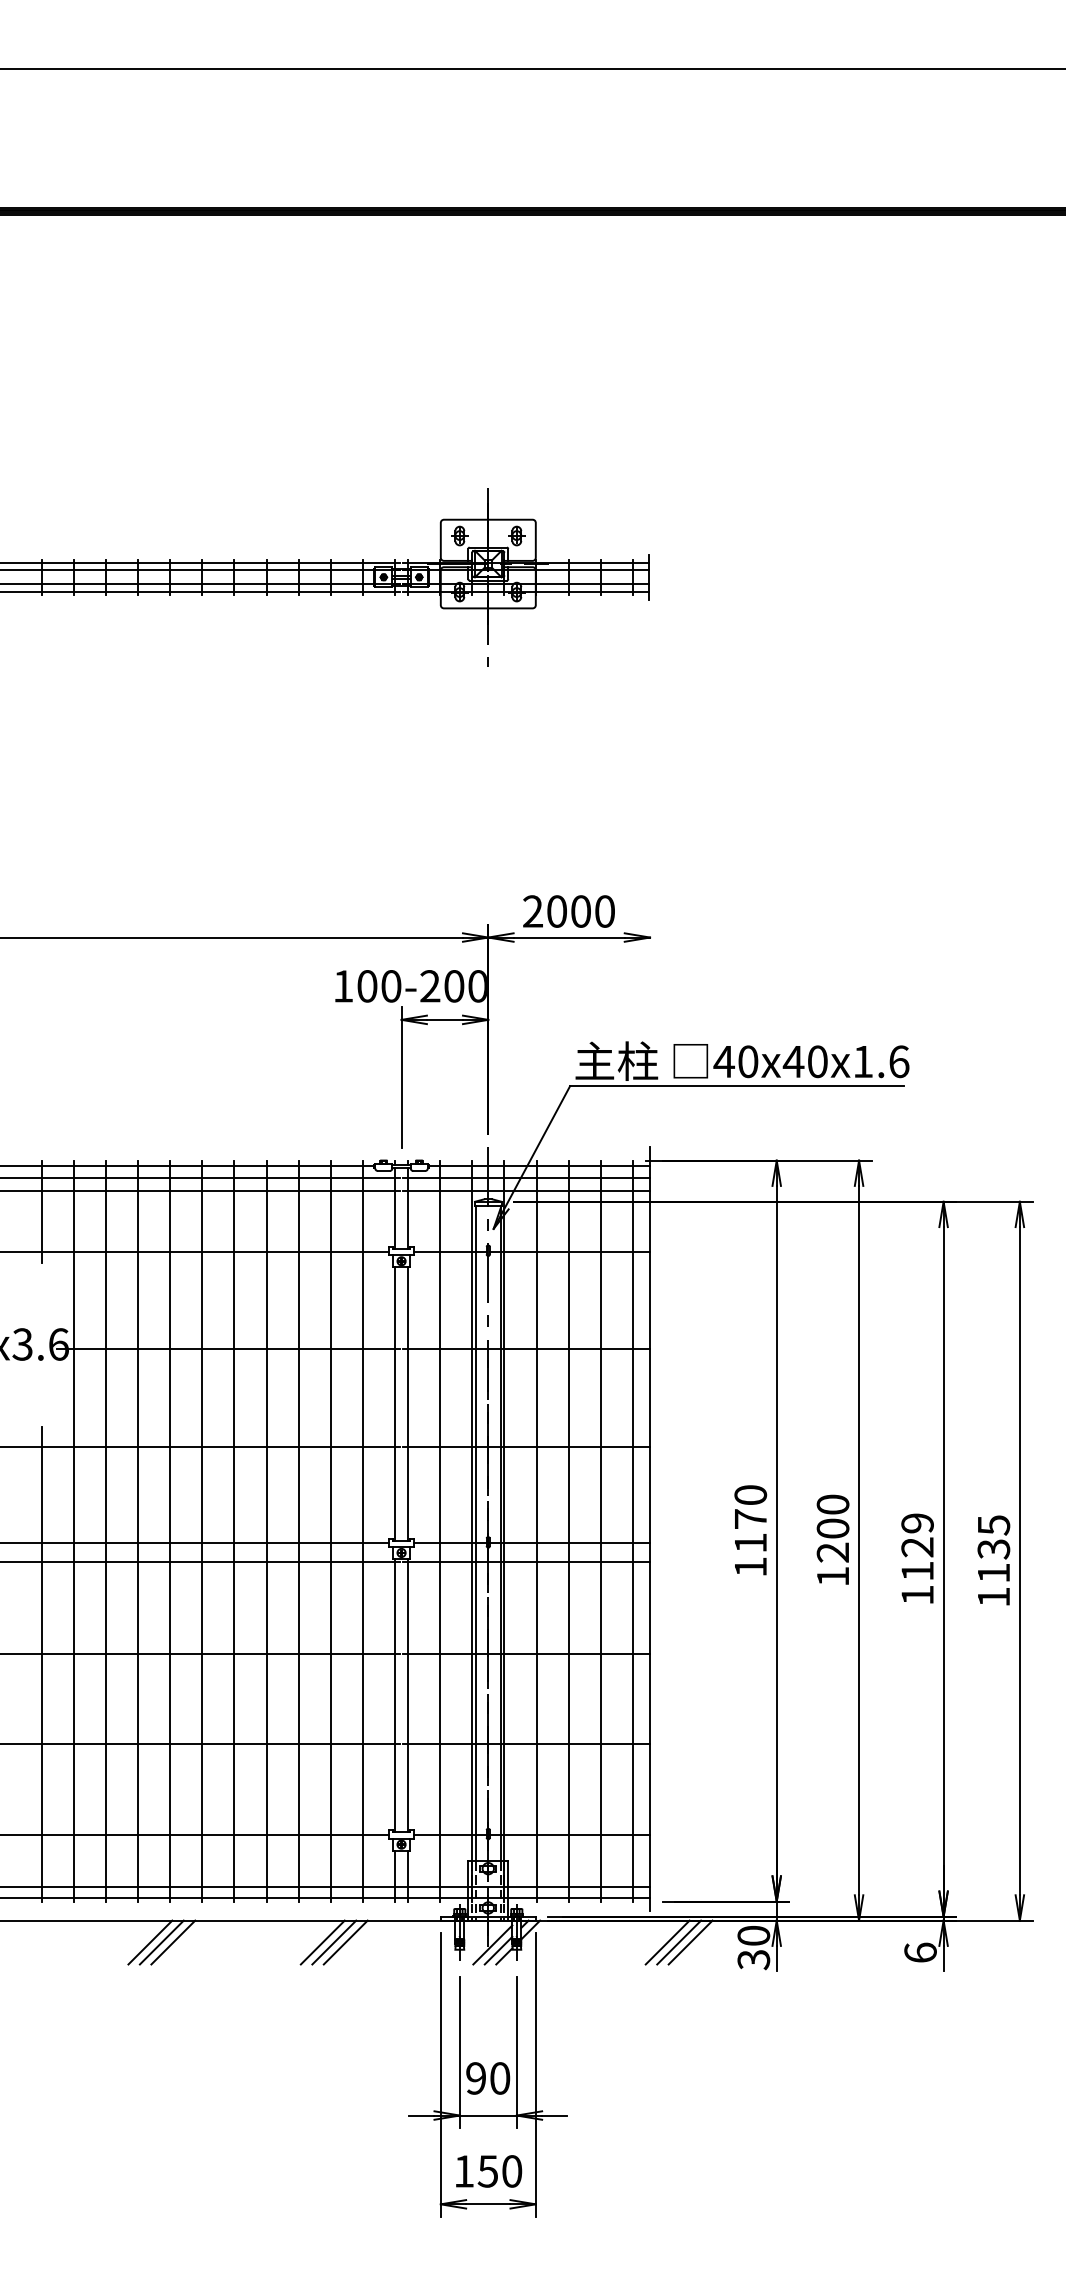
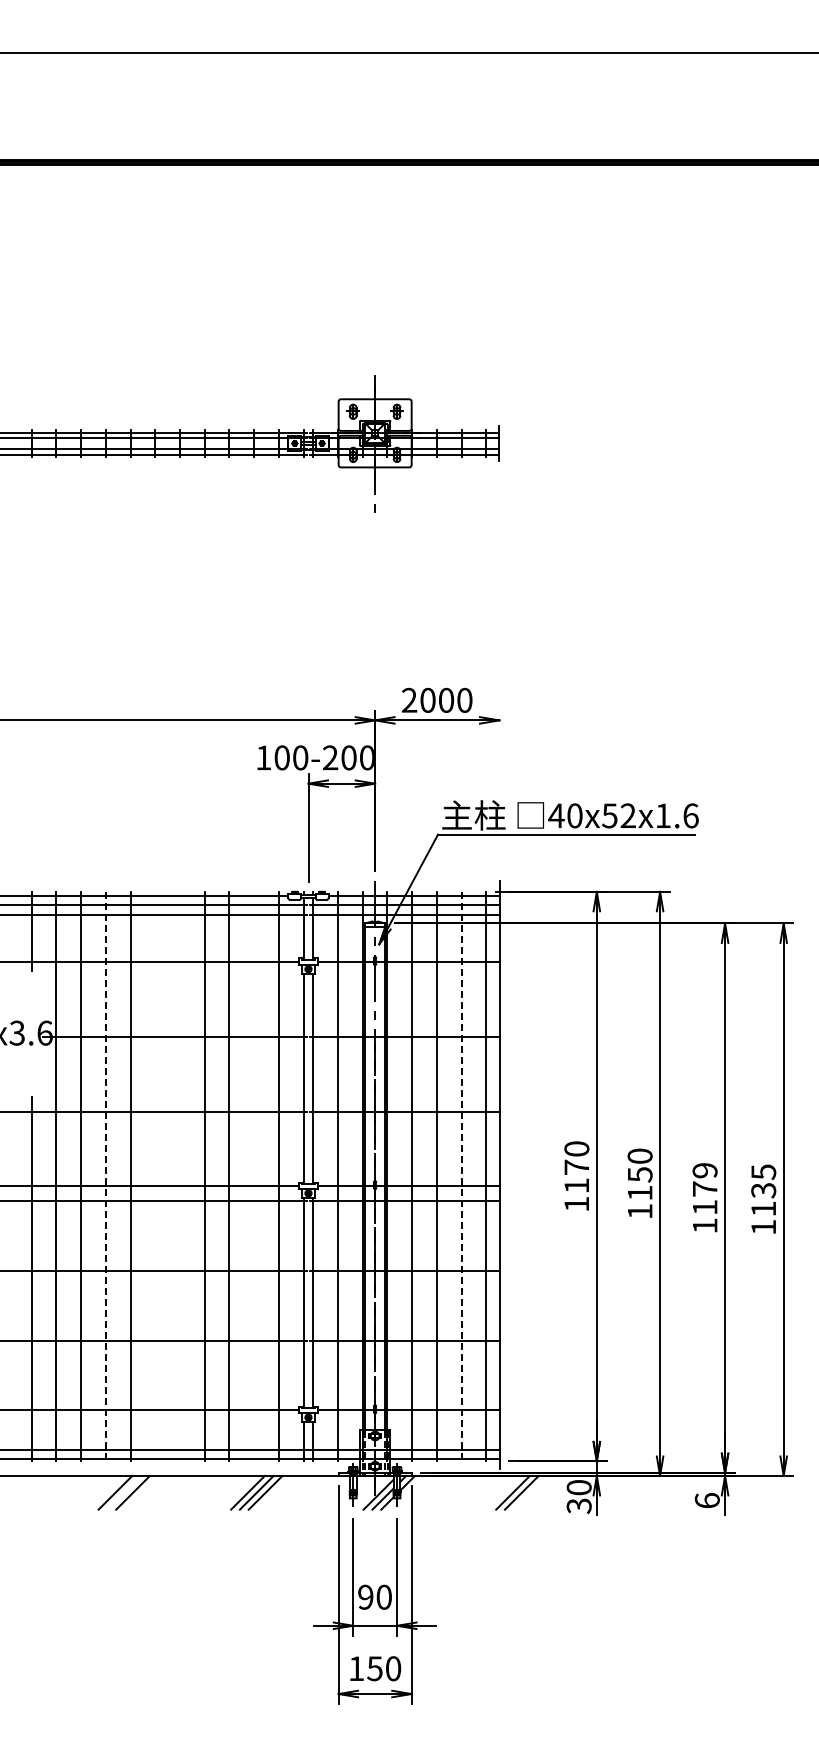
text: (804, 1061) -> (618, 815), 40x40x1.6 -> 40x52x1.6
line: (137, 1530) -> (105, 1176), solid -> dashed
line: (202, 1530) -> (155, 1176), removed
line: (235, 1530) -> (180, 1176), removed
line: (331, 1530) -> (254, 1176), removed
line: (600, 1530) -> (461, 1176), solid -> dashed
text: (832, 1540) -> (639, 1183), 1200 -> 1150
text: (916, 1546) -> (704, 1188), 1129 -> 1179
line: (162, 1942) -> (124, 1492), removed
line: (690, 1942) -> (530, 1492), removed

